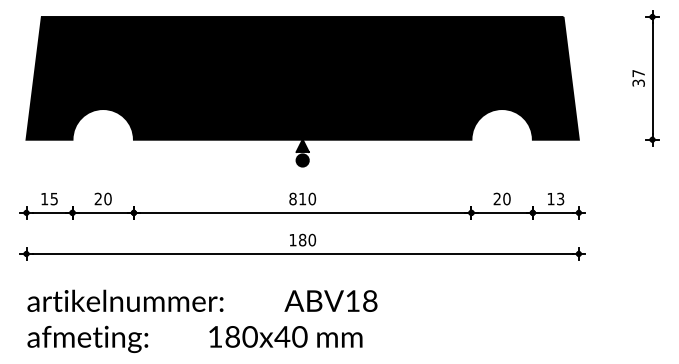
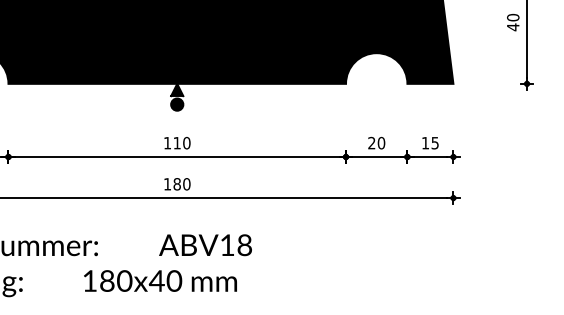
text: (638, 78) -> (513, 22), 37 -> 40
text: (292, 198) -> (167, 142), 810 -> 110
text: (560, 198) -> (435, 142), 13 -> 15

